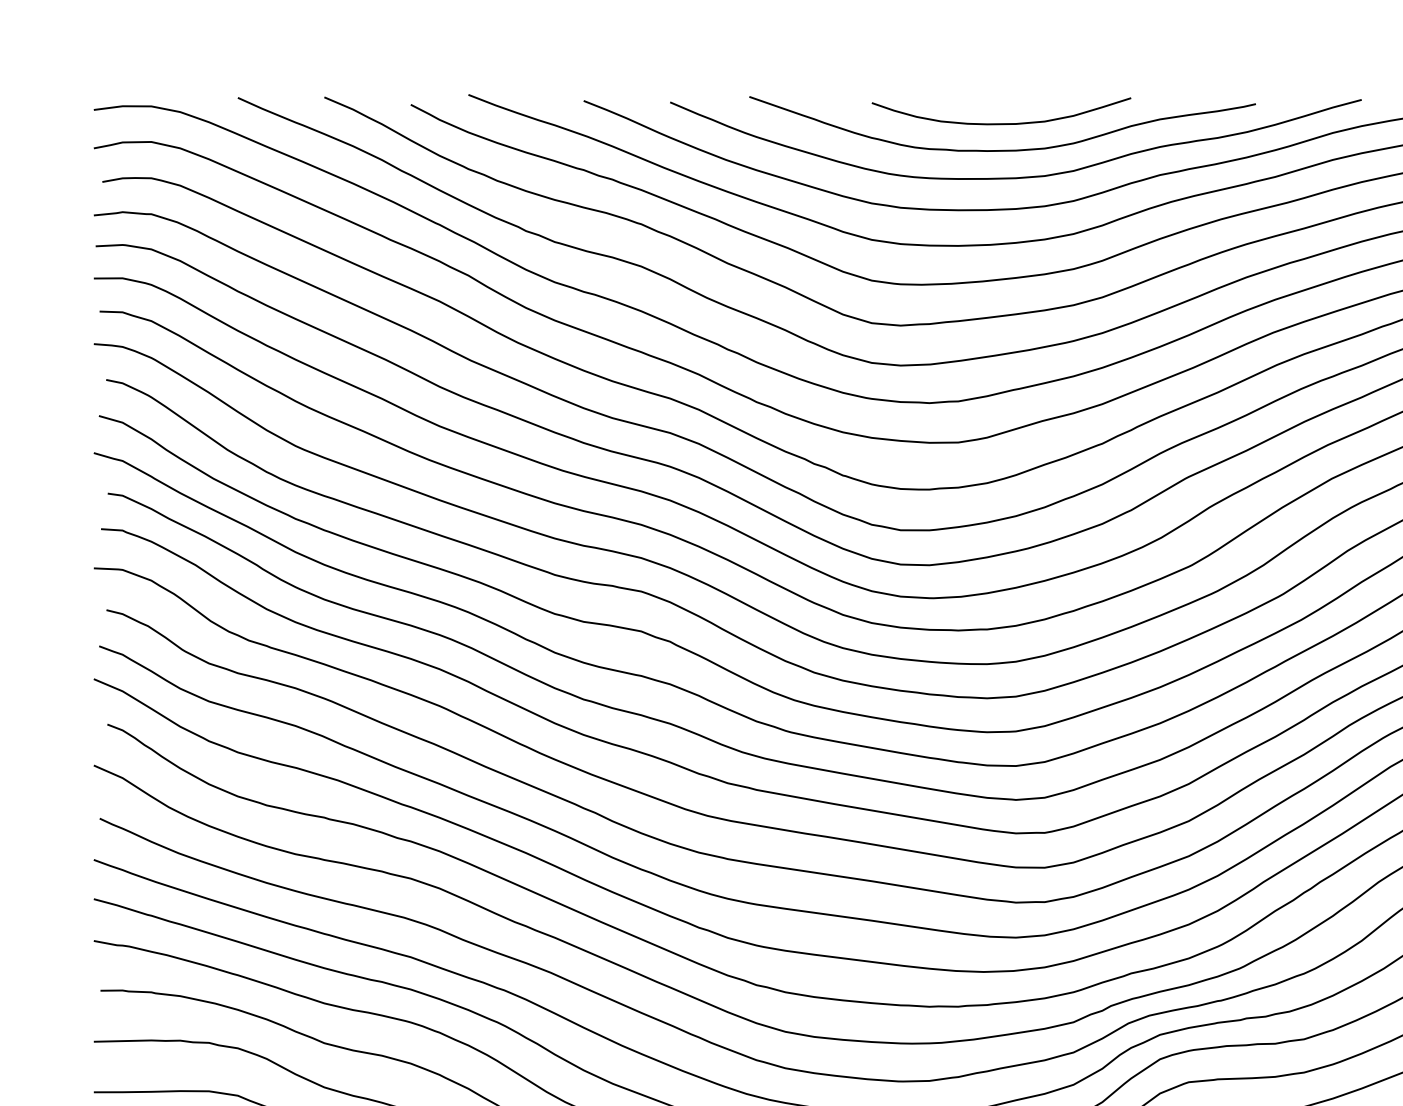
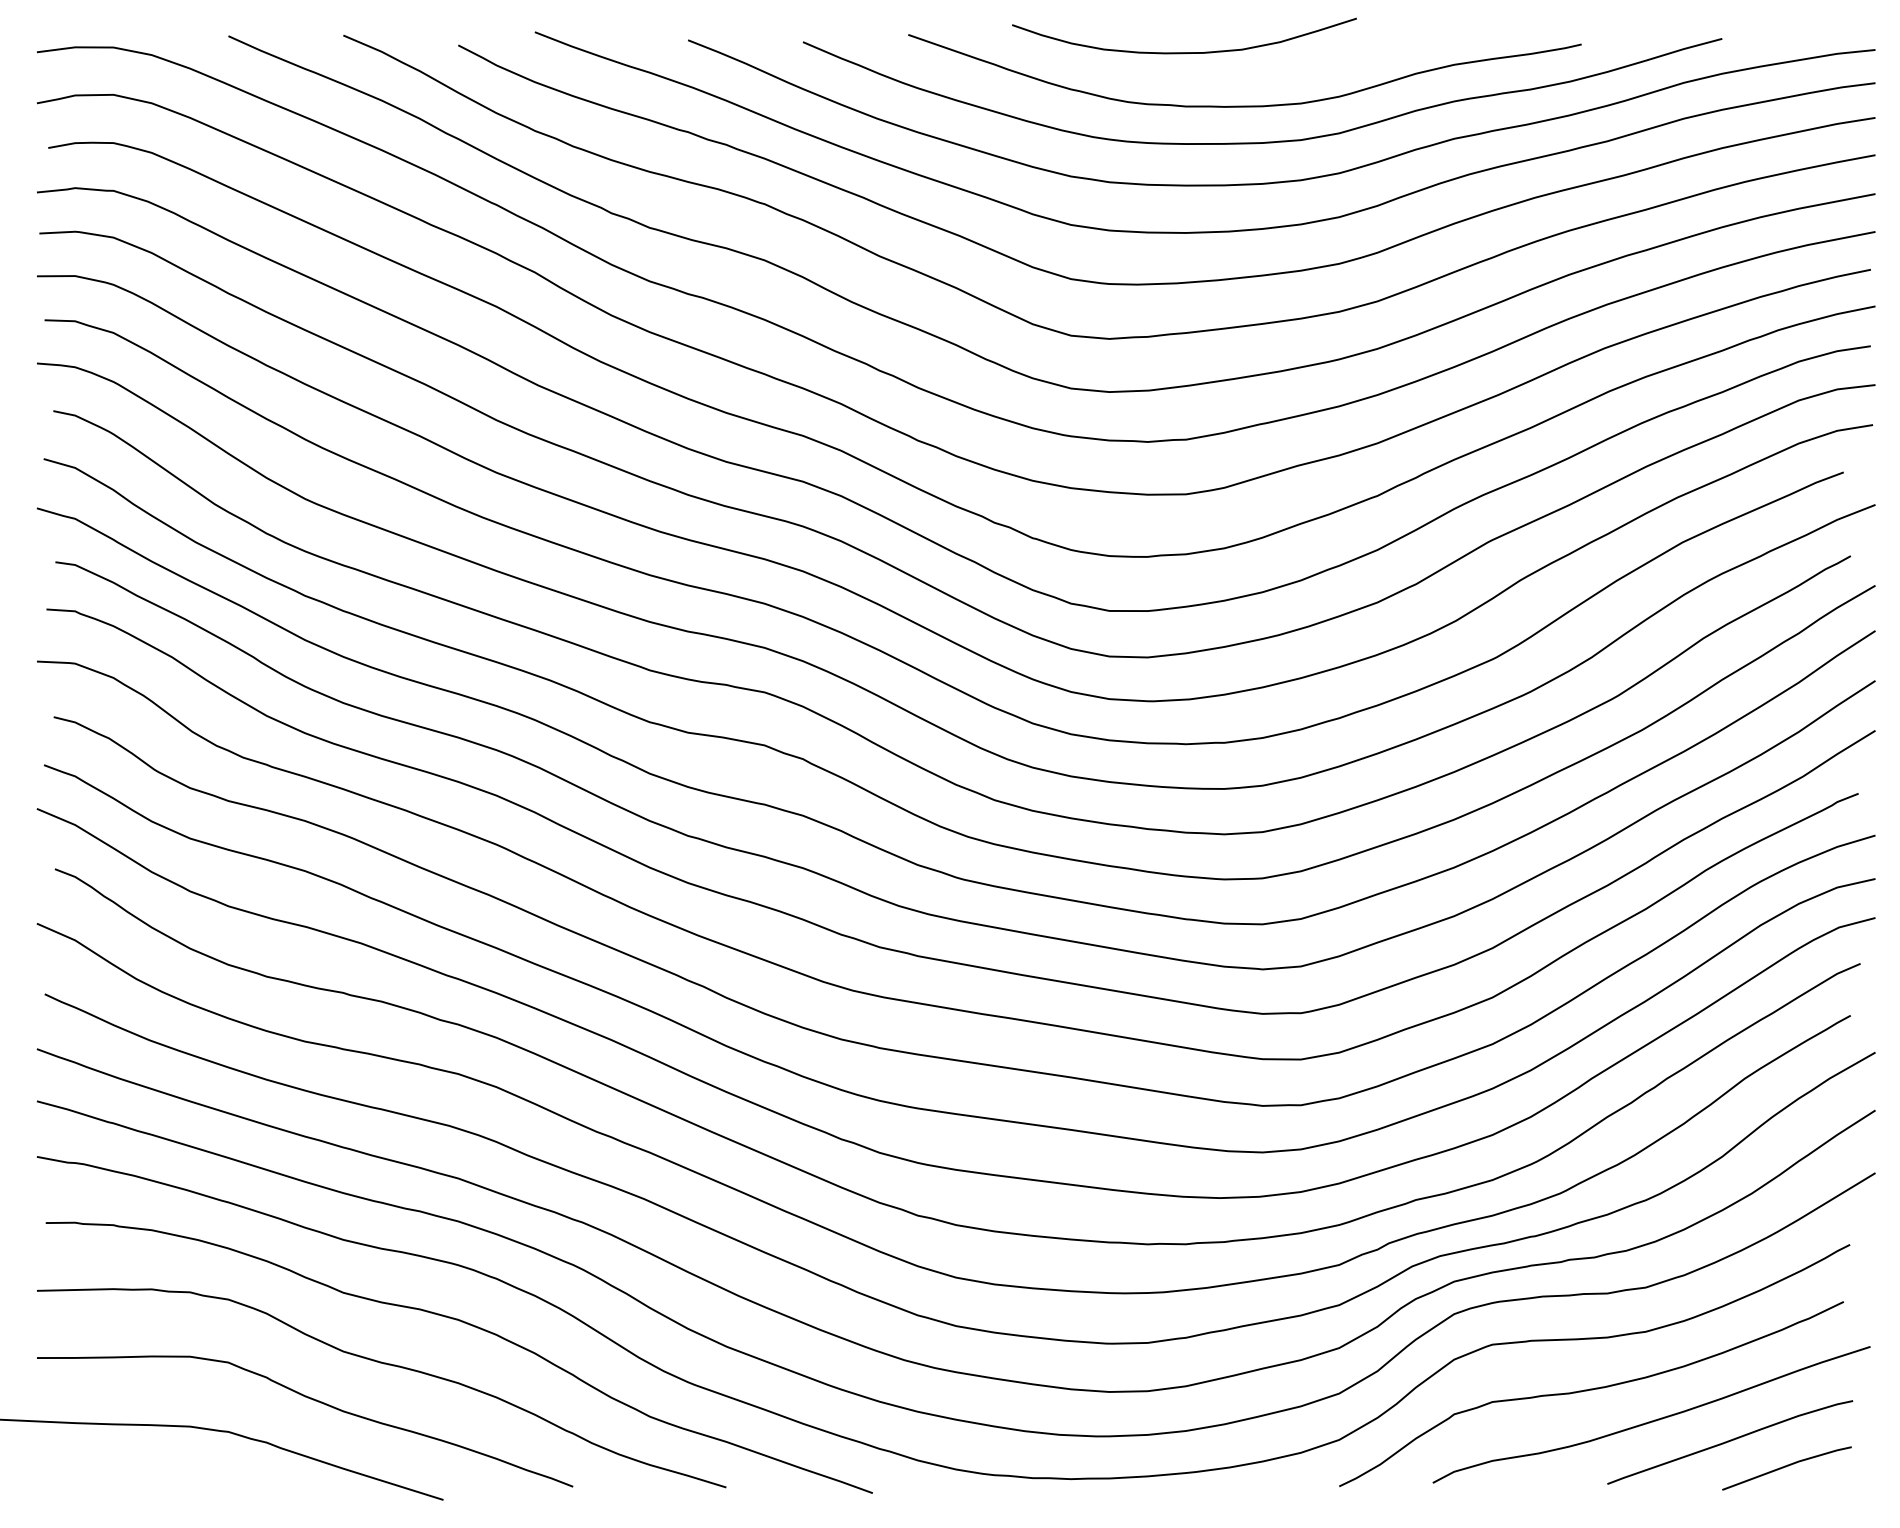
curve: (1001, 123) -> (1184, 52), moved

